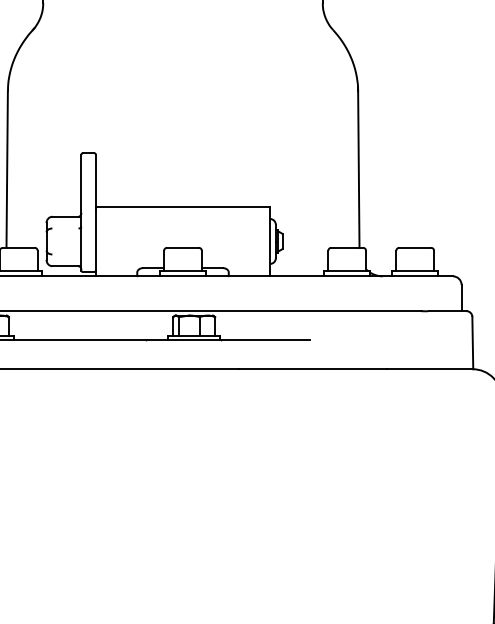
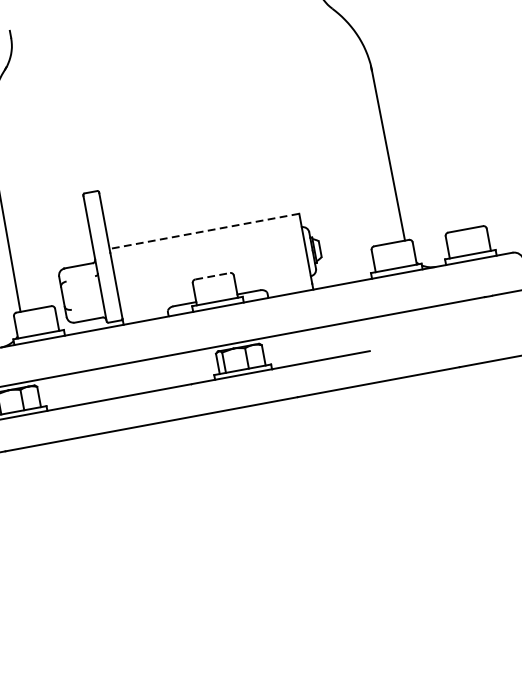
line: (182, 206) -> (203, 231), solid -> dashed
line: (183, 247) -> (213, 275), solid -> dashed

